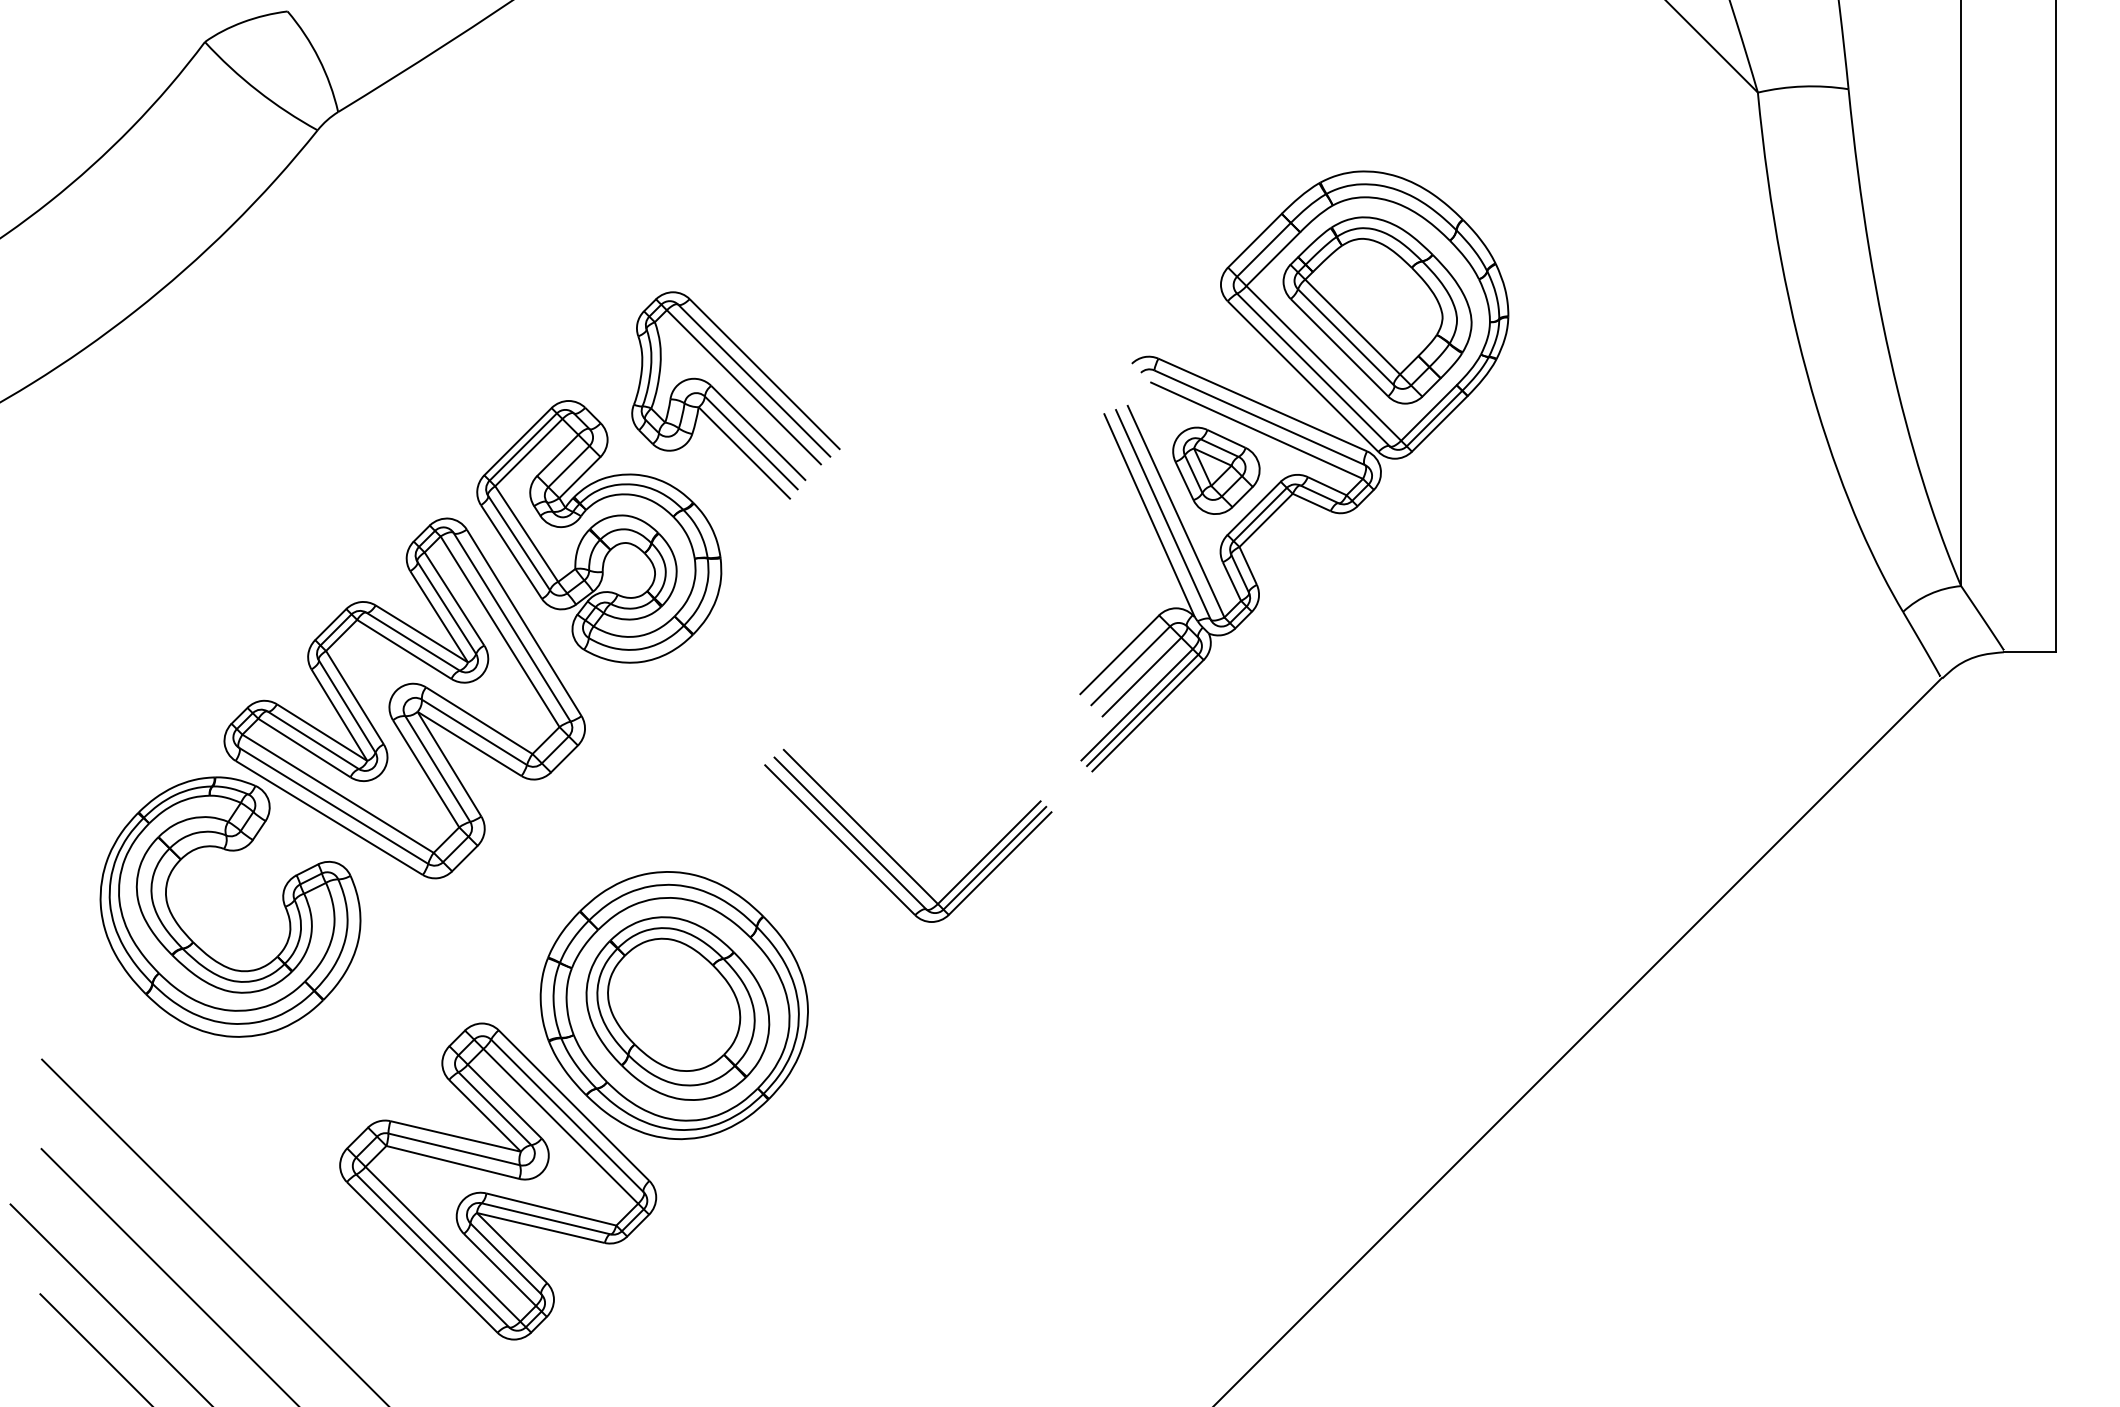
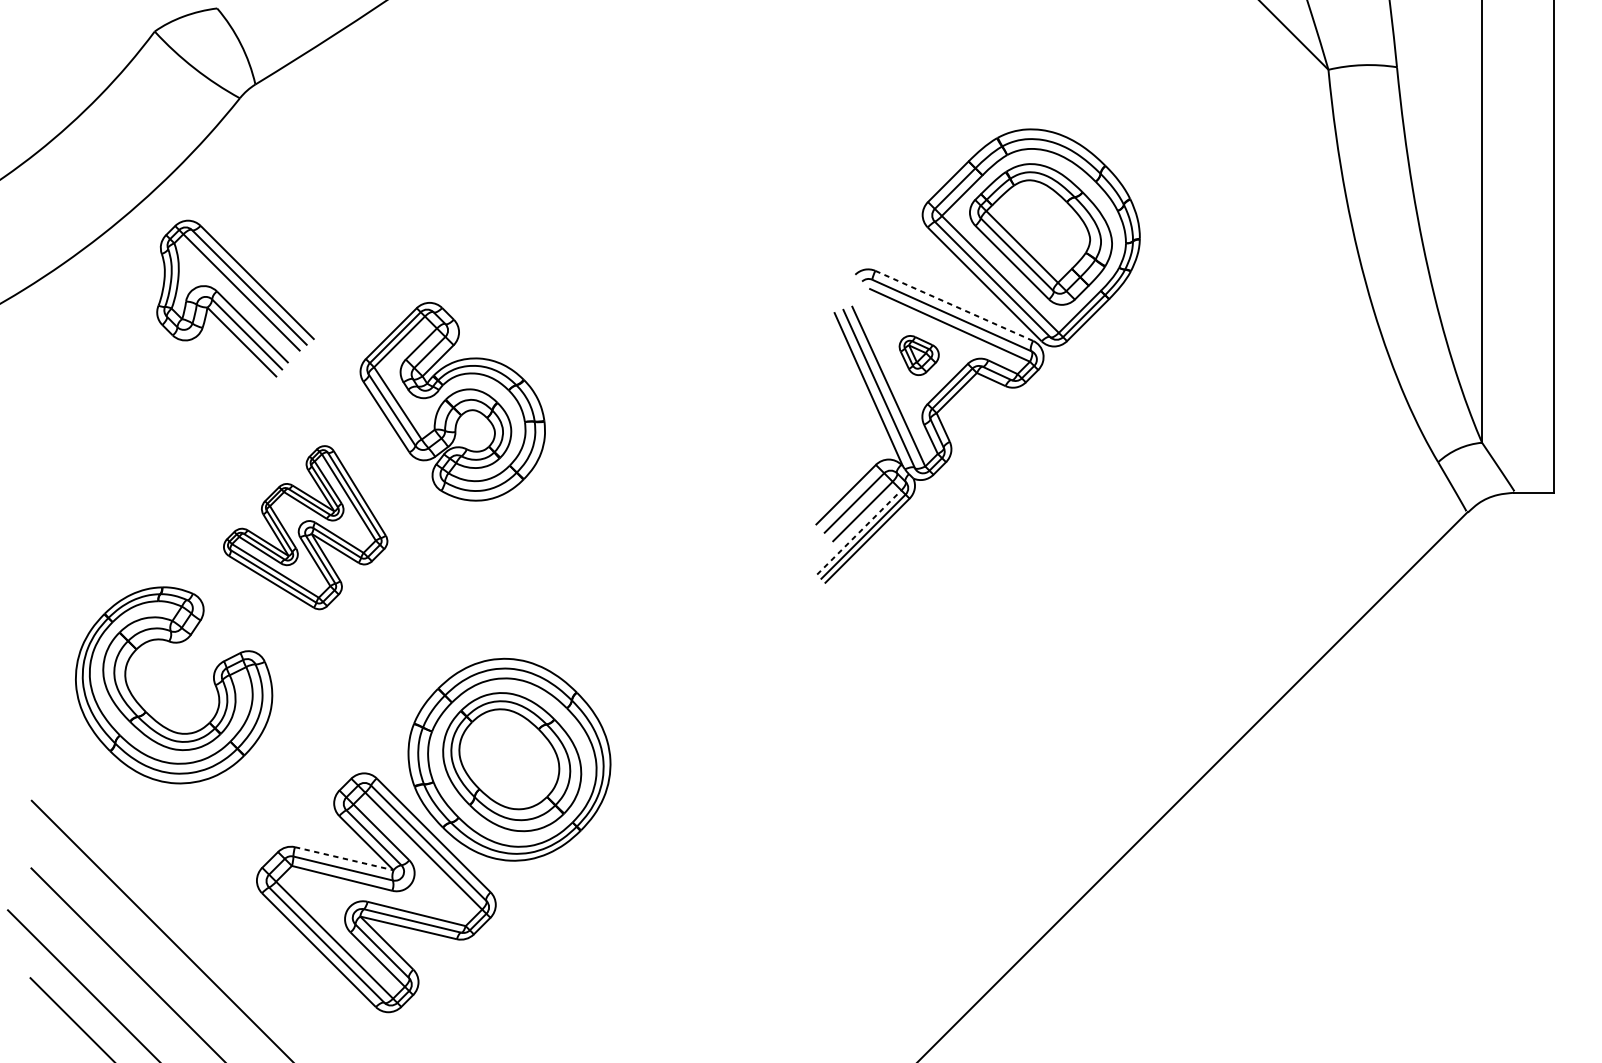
part: (728, 401) -> (229, 303), moved
line: (1262, 405) -> (954, 306), solid -> dashed
part: (1216, 470) -> (919, 355), size x0.6
part: (404, 698) -> (305, 527), size x0.6
line: (1137, 704) -> (859, 532), solid -> dashed
part: (889, 854) -> (672, 645), removed
line: (456, 1136) -> (344, 858), solid -> dashed

